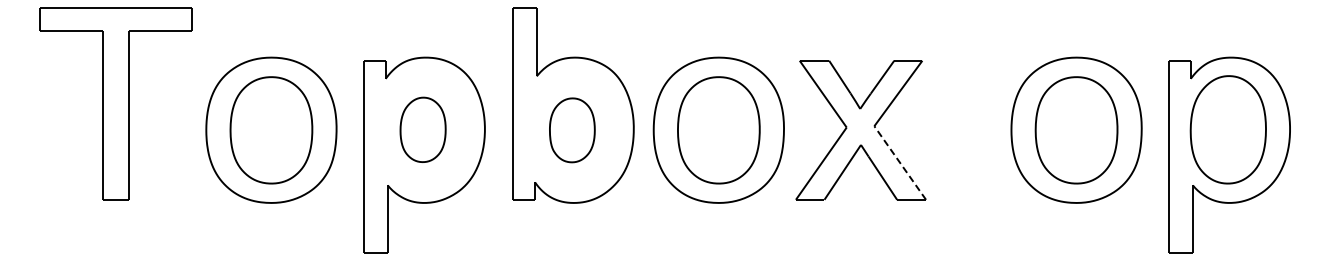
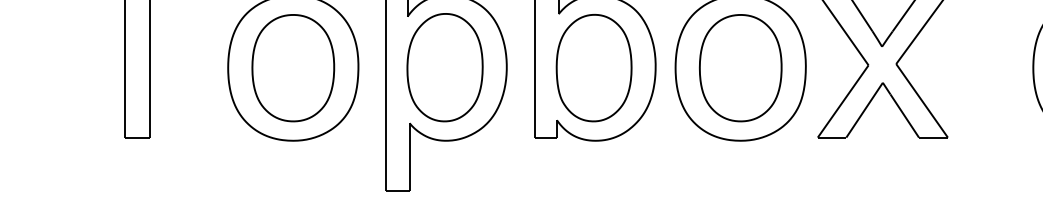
part: (422, 129) -> (444, 67), size x1.67
part: (572, 130) -> (594, 68), size x1.67
line: (900, 163) -> (922, 101), dashed -> solid

